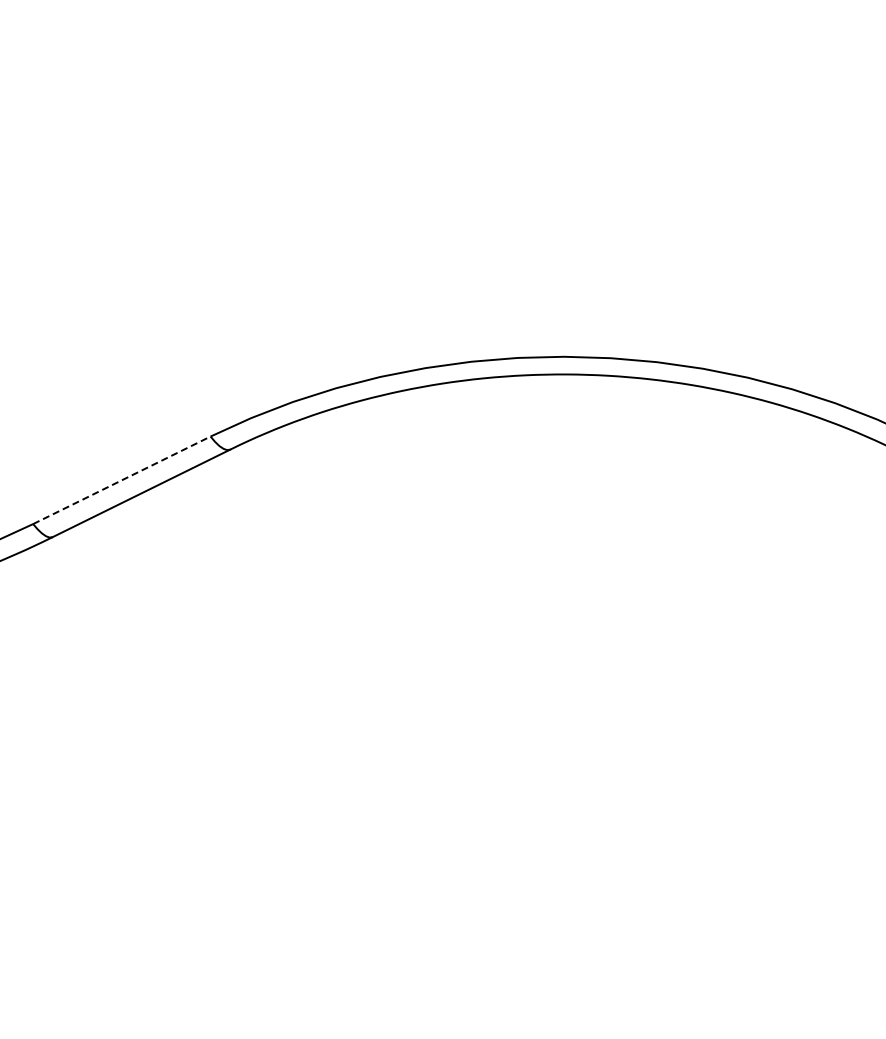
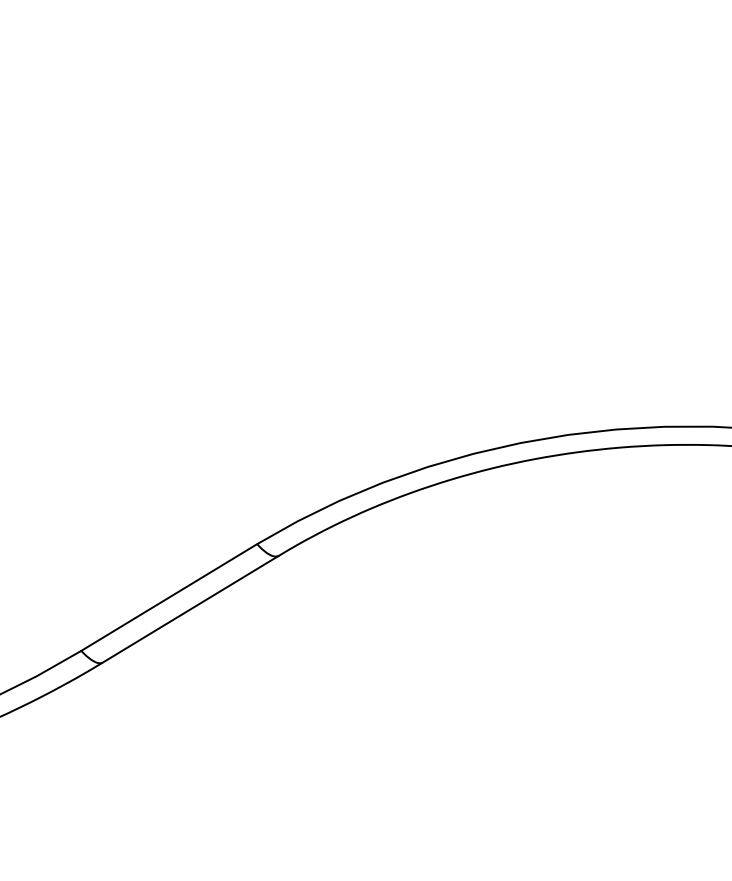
line: (121, 480) -> (168, 597), dashed -> solid

